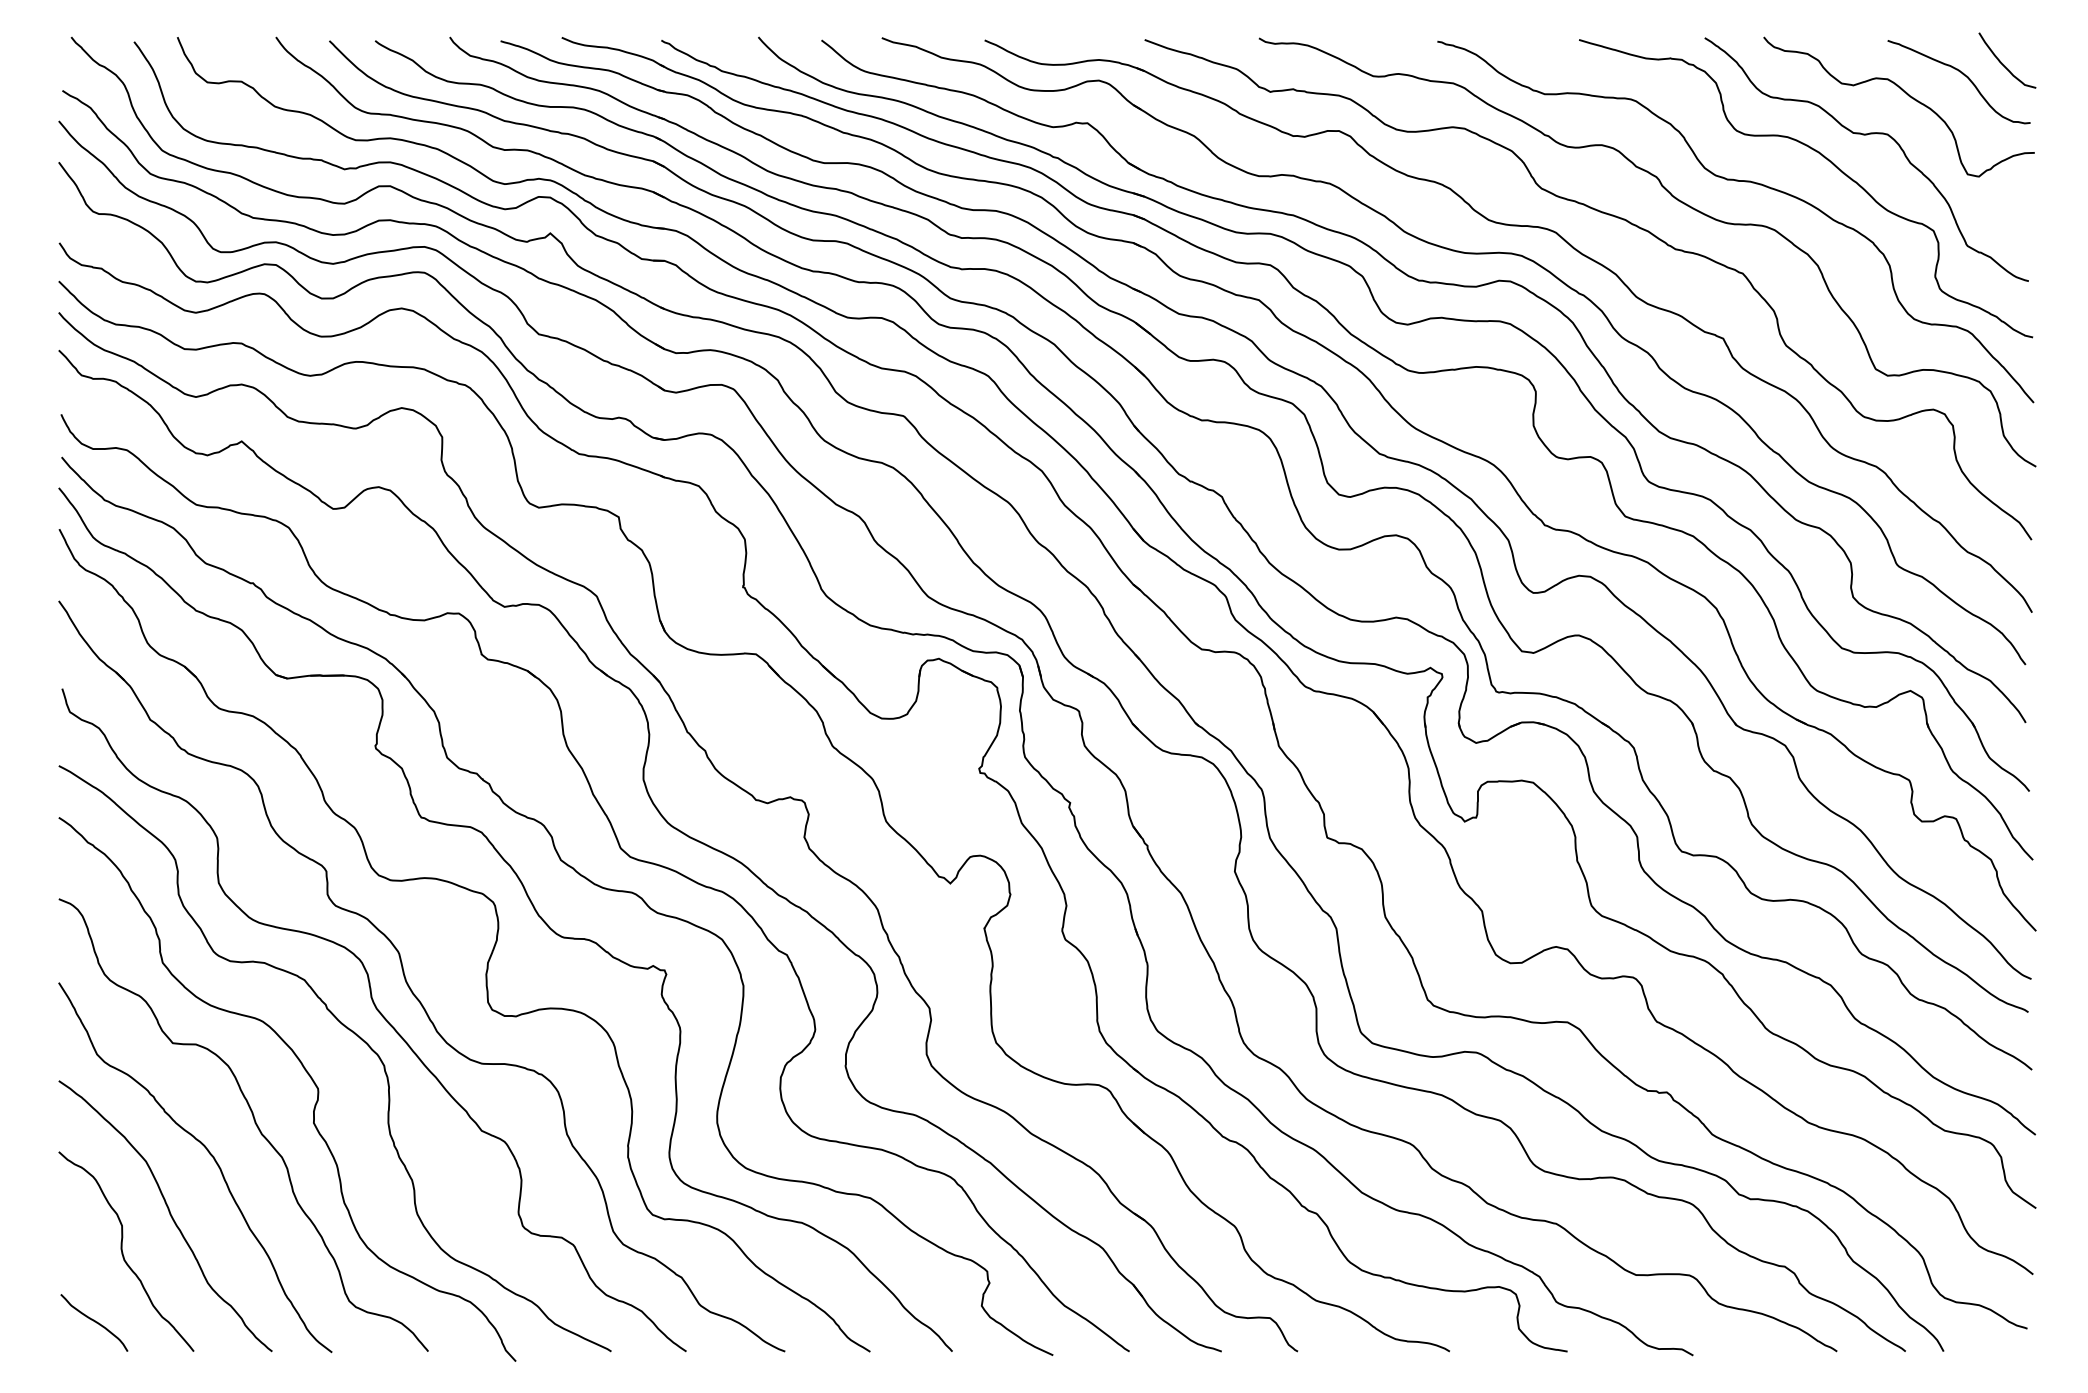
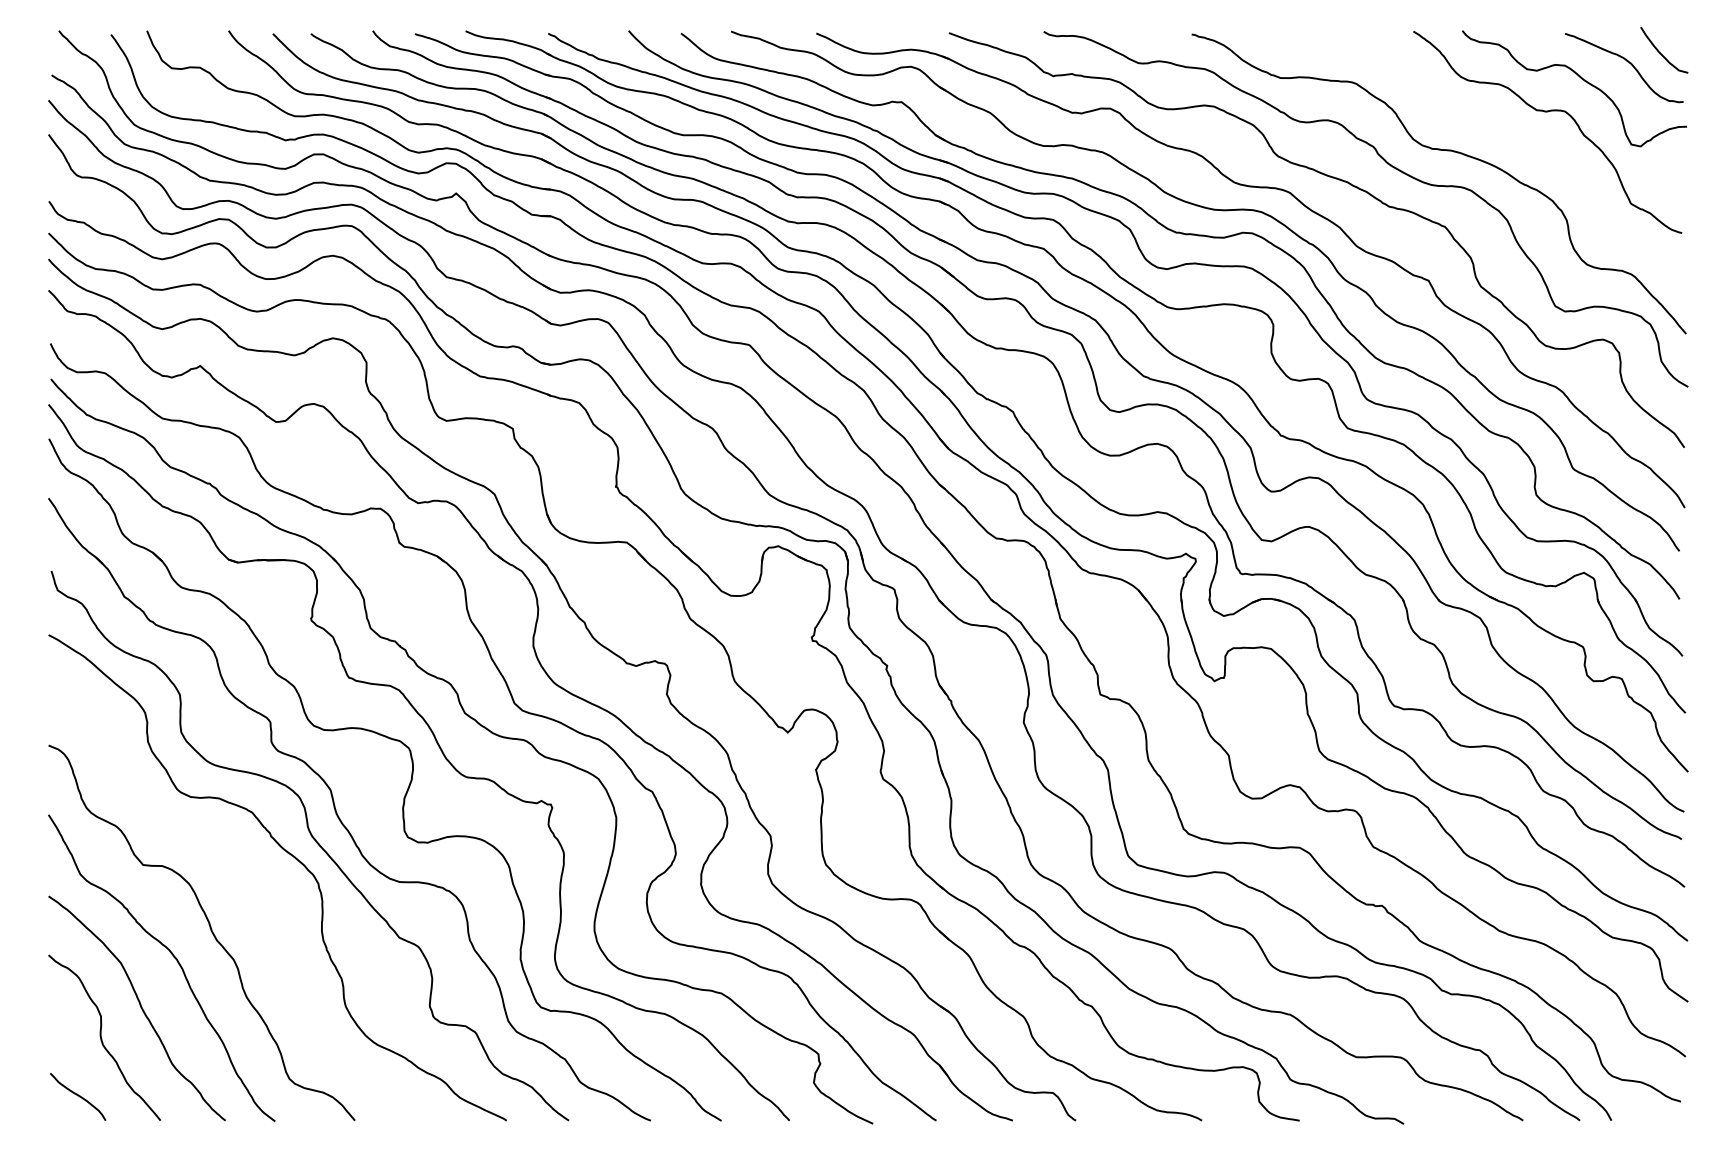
curve: (1828, 161) -> (1516, 133), removed
curve: (307, 1074) -> (254, 890), removed

